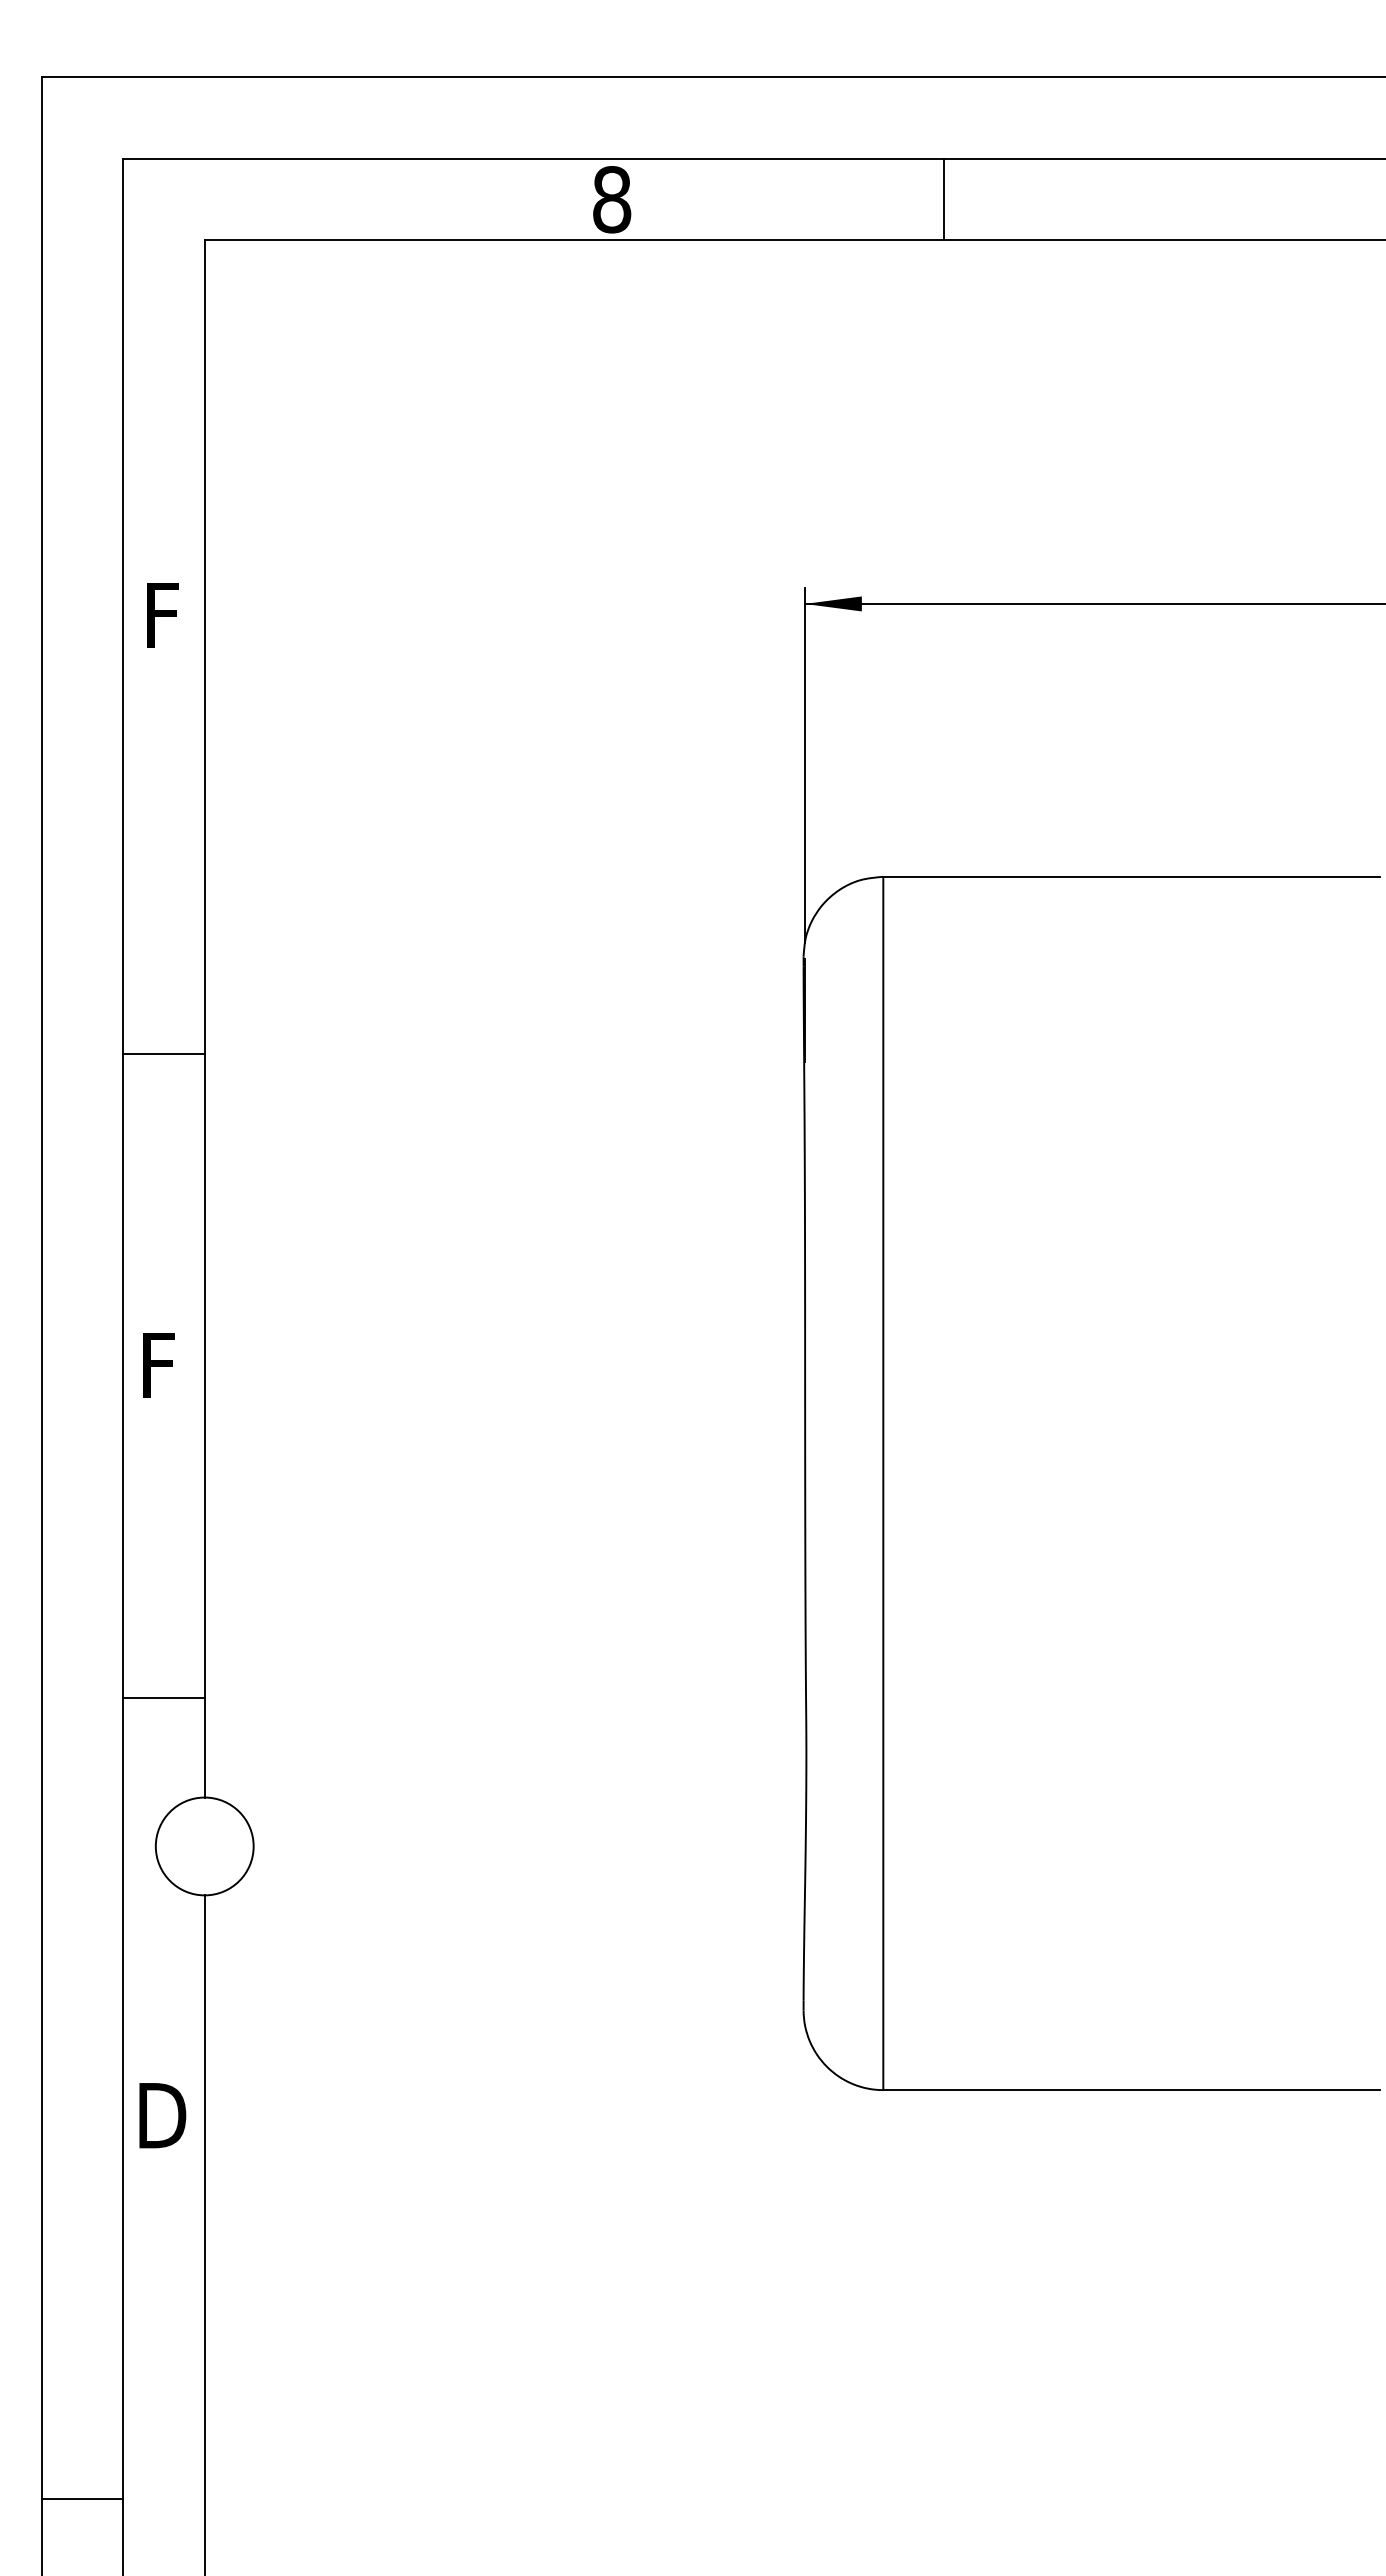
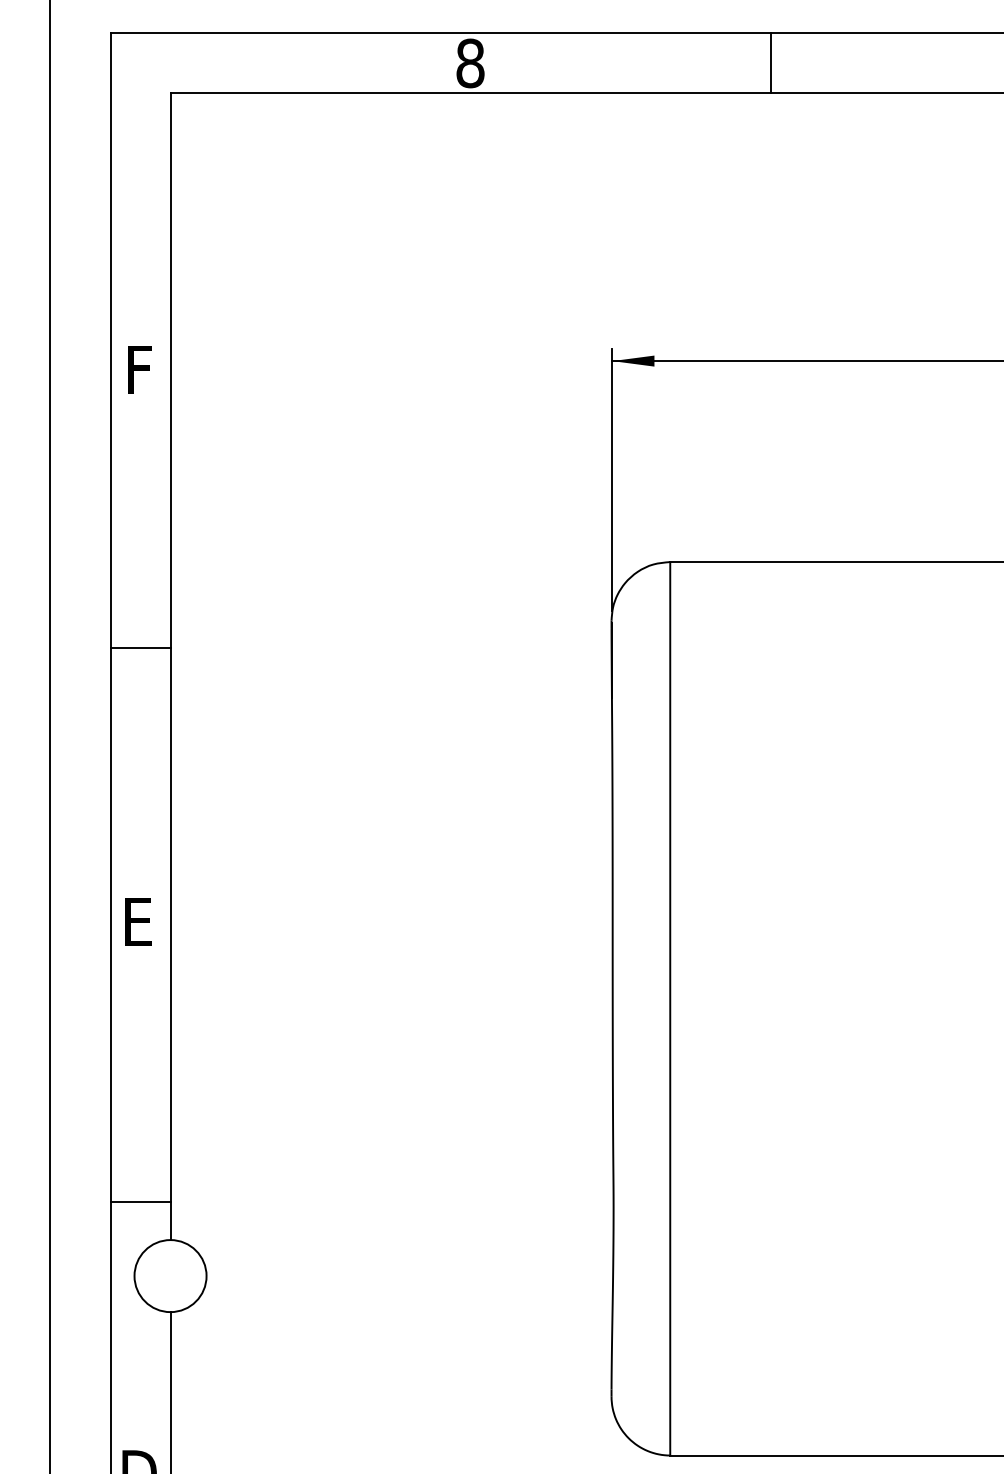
line: (944, 199) -> (771, 63), moved
line: (163, 1054) -> (140, 647), moved
text: (164, 1365) -> (140, 921), F -> E
line: (163, 1697) -> (140, 1201), moved

